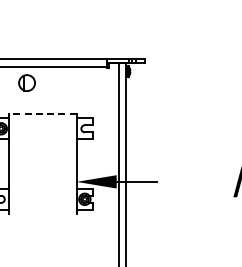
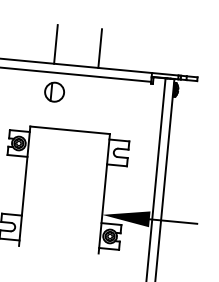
line: (24, 42) -> (56, 43), added
line: (61, 42) -> (99, 47), added
line: (43, 113) -> (70, 130), dashed -> solid

